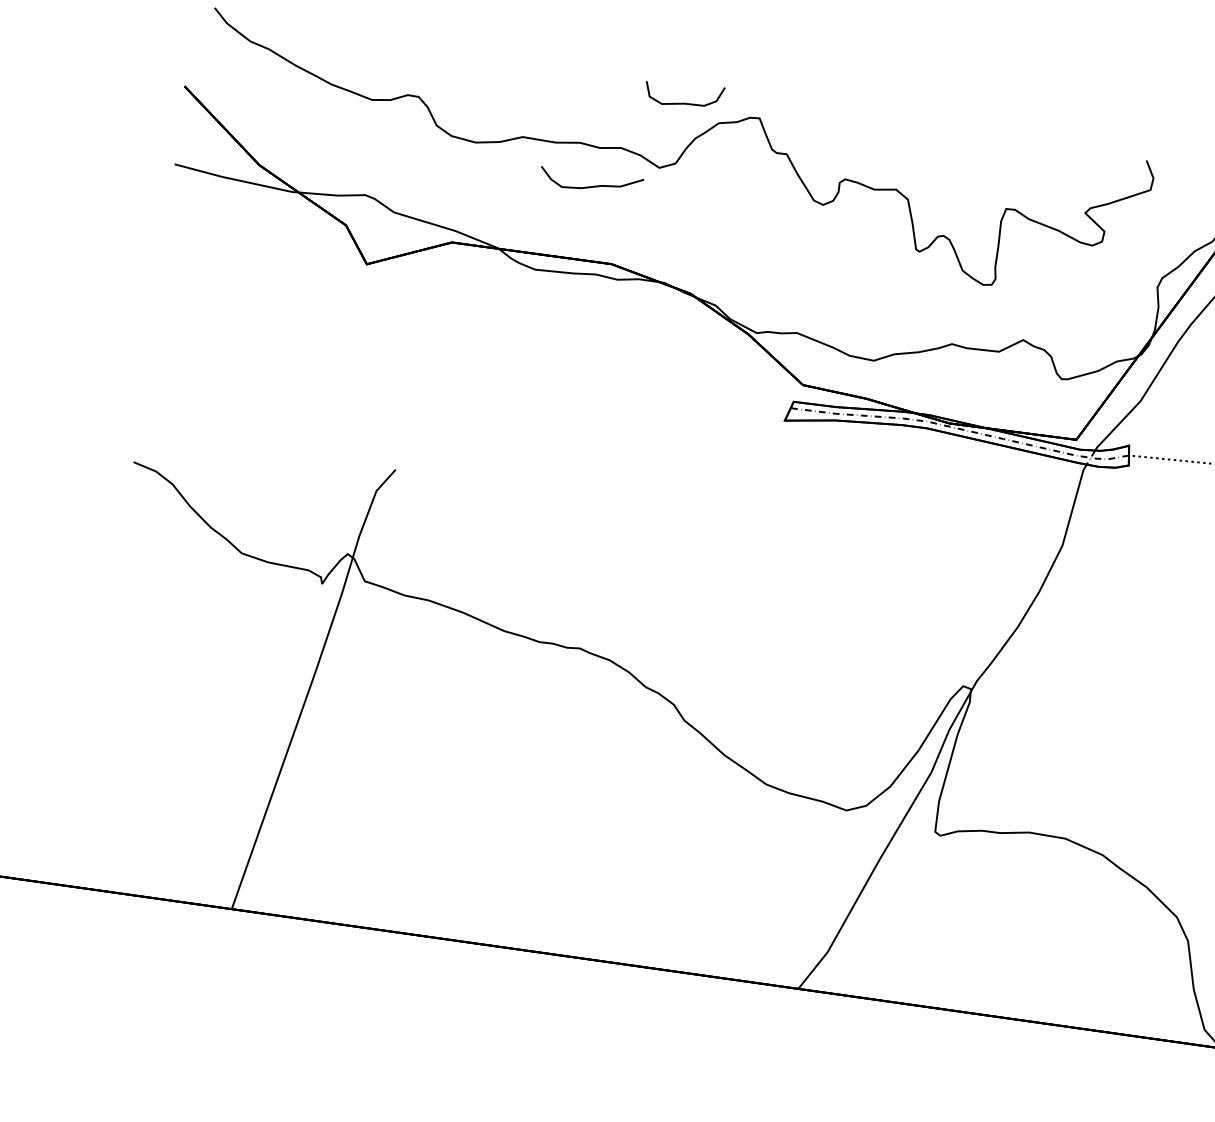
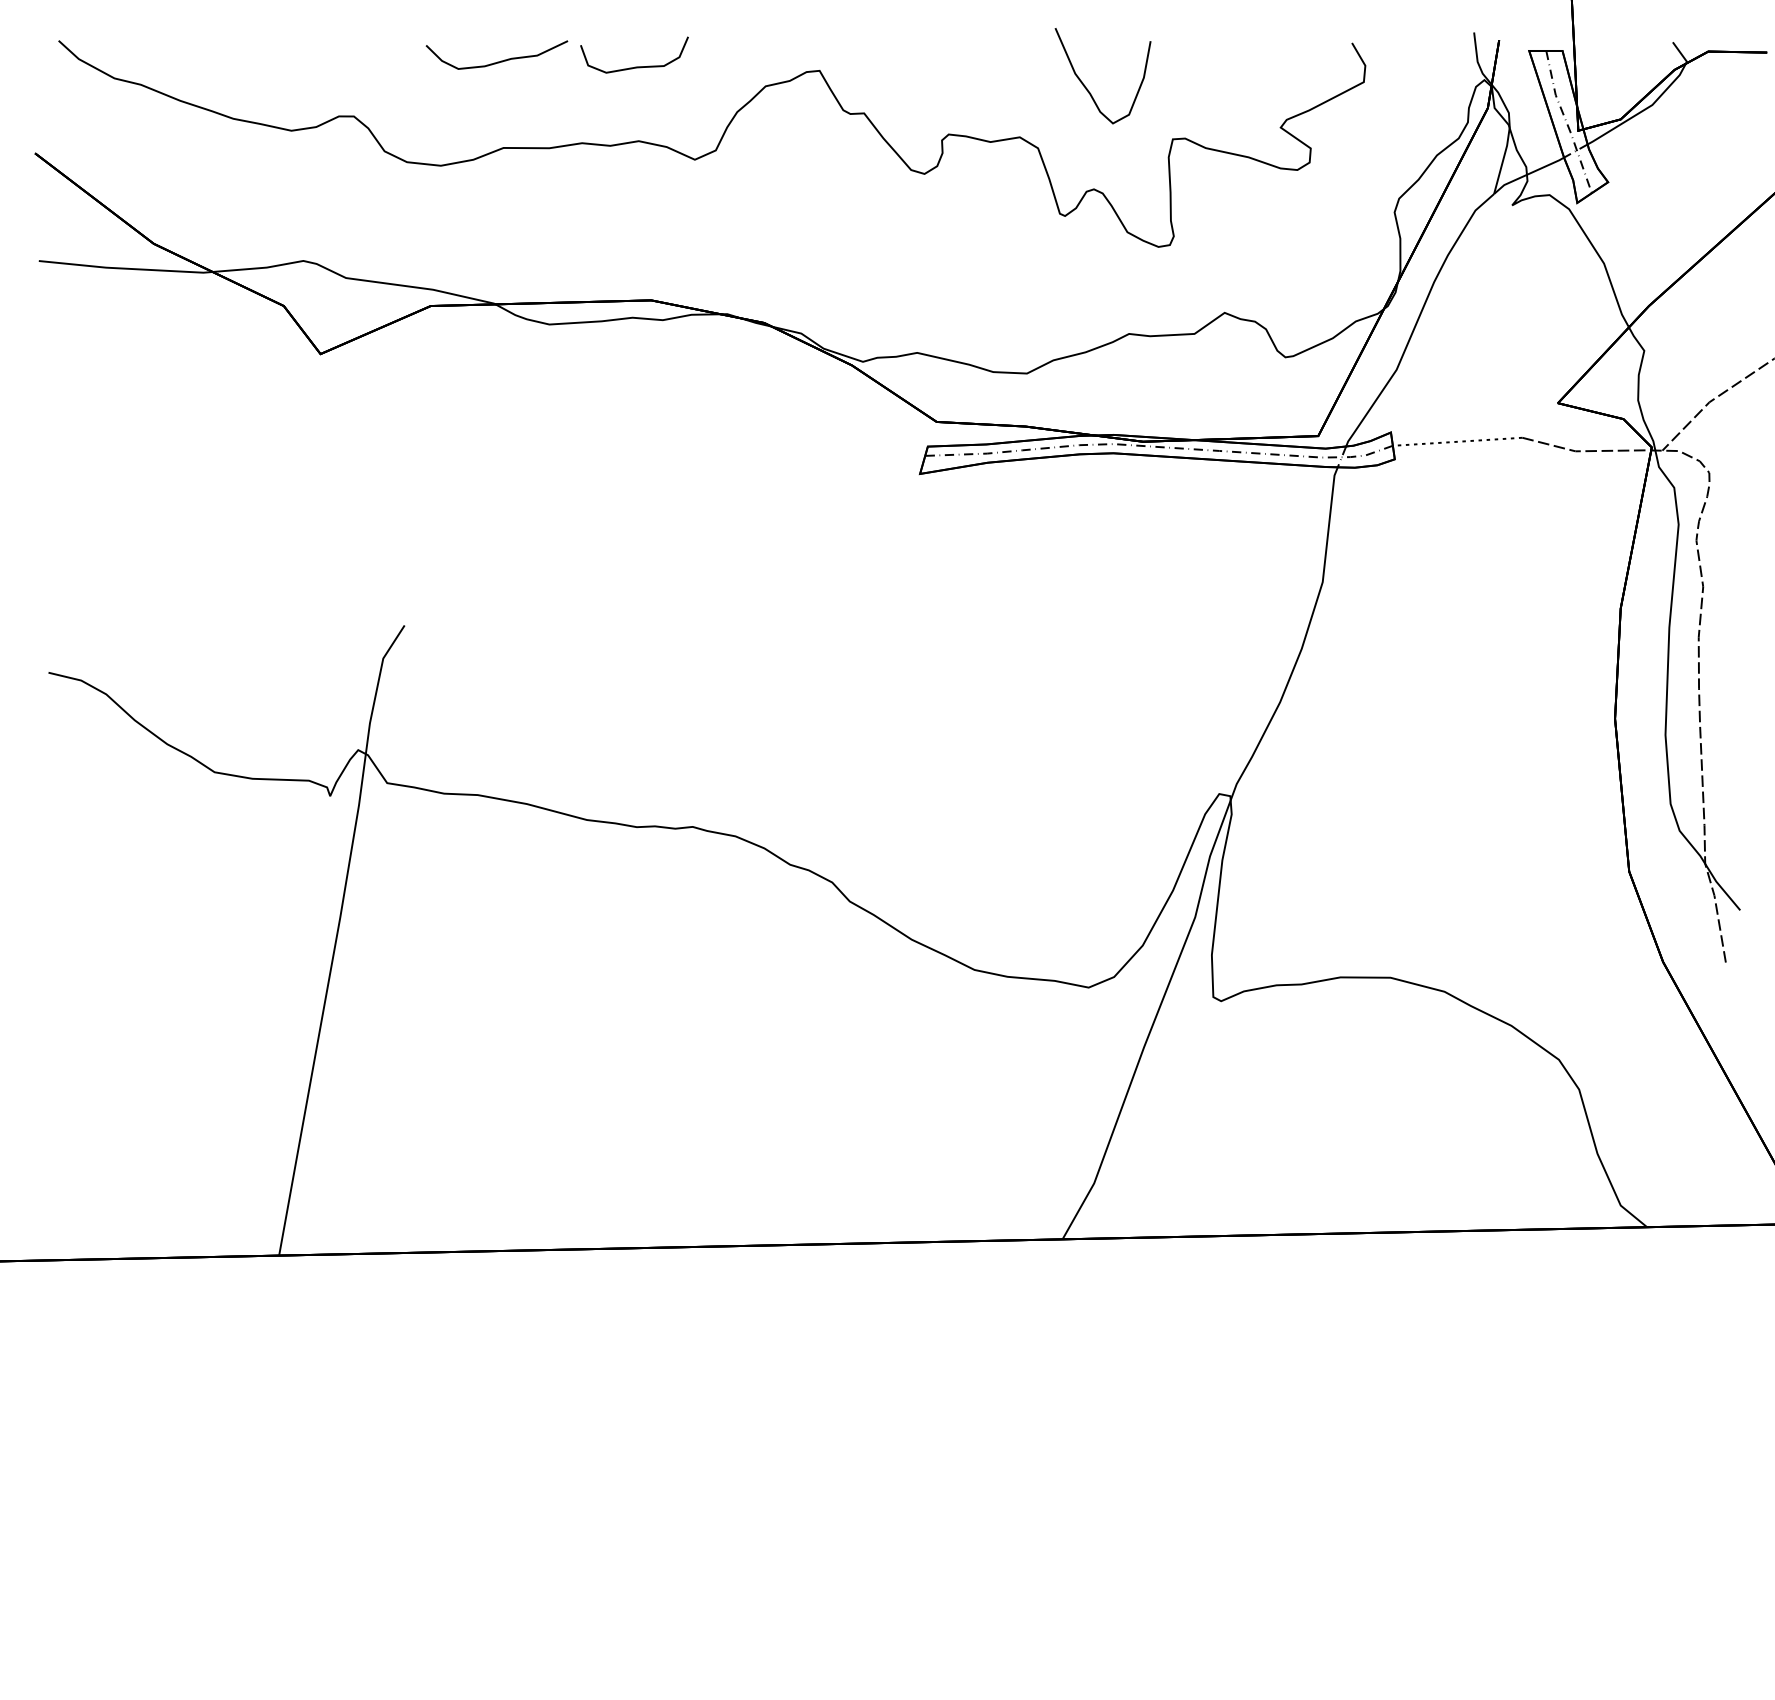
curve: (683, 102) -> (635, 66), moved
curve: (951, 163) -> (1088, 89), added
curve: (590, 186) -> (497, 61), moved

